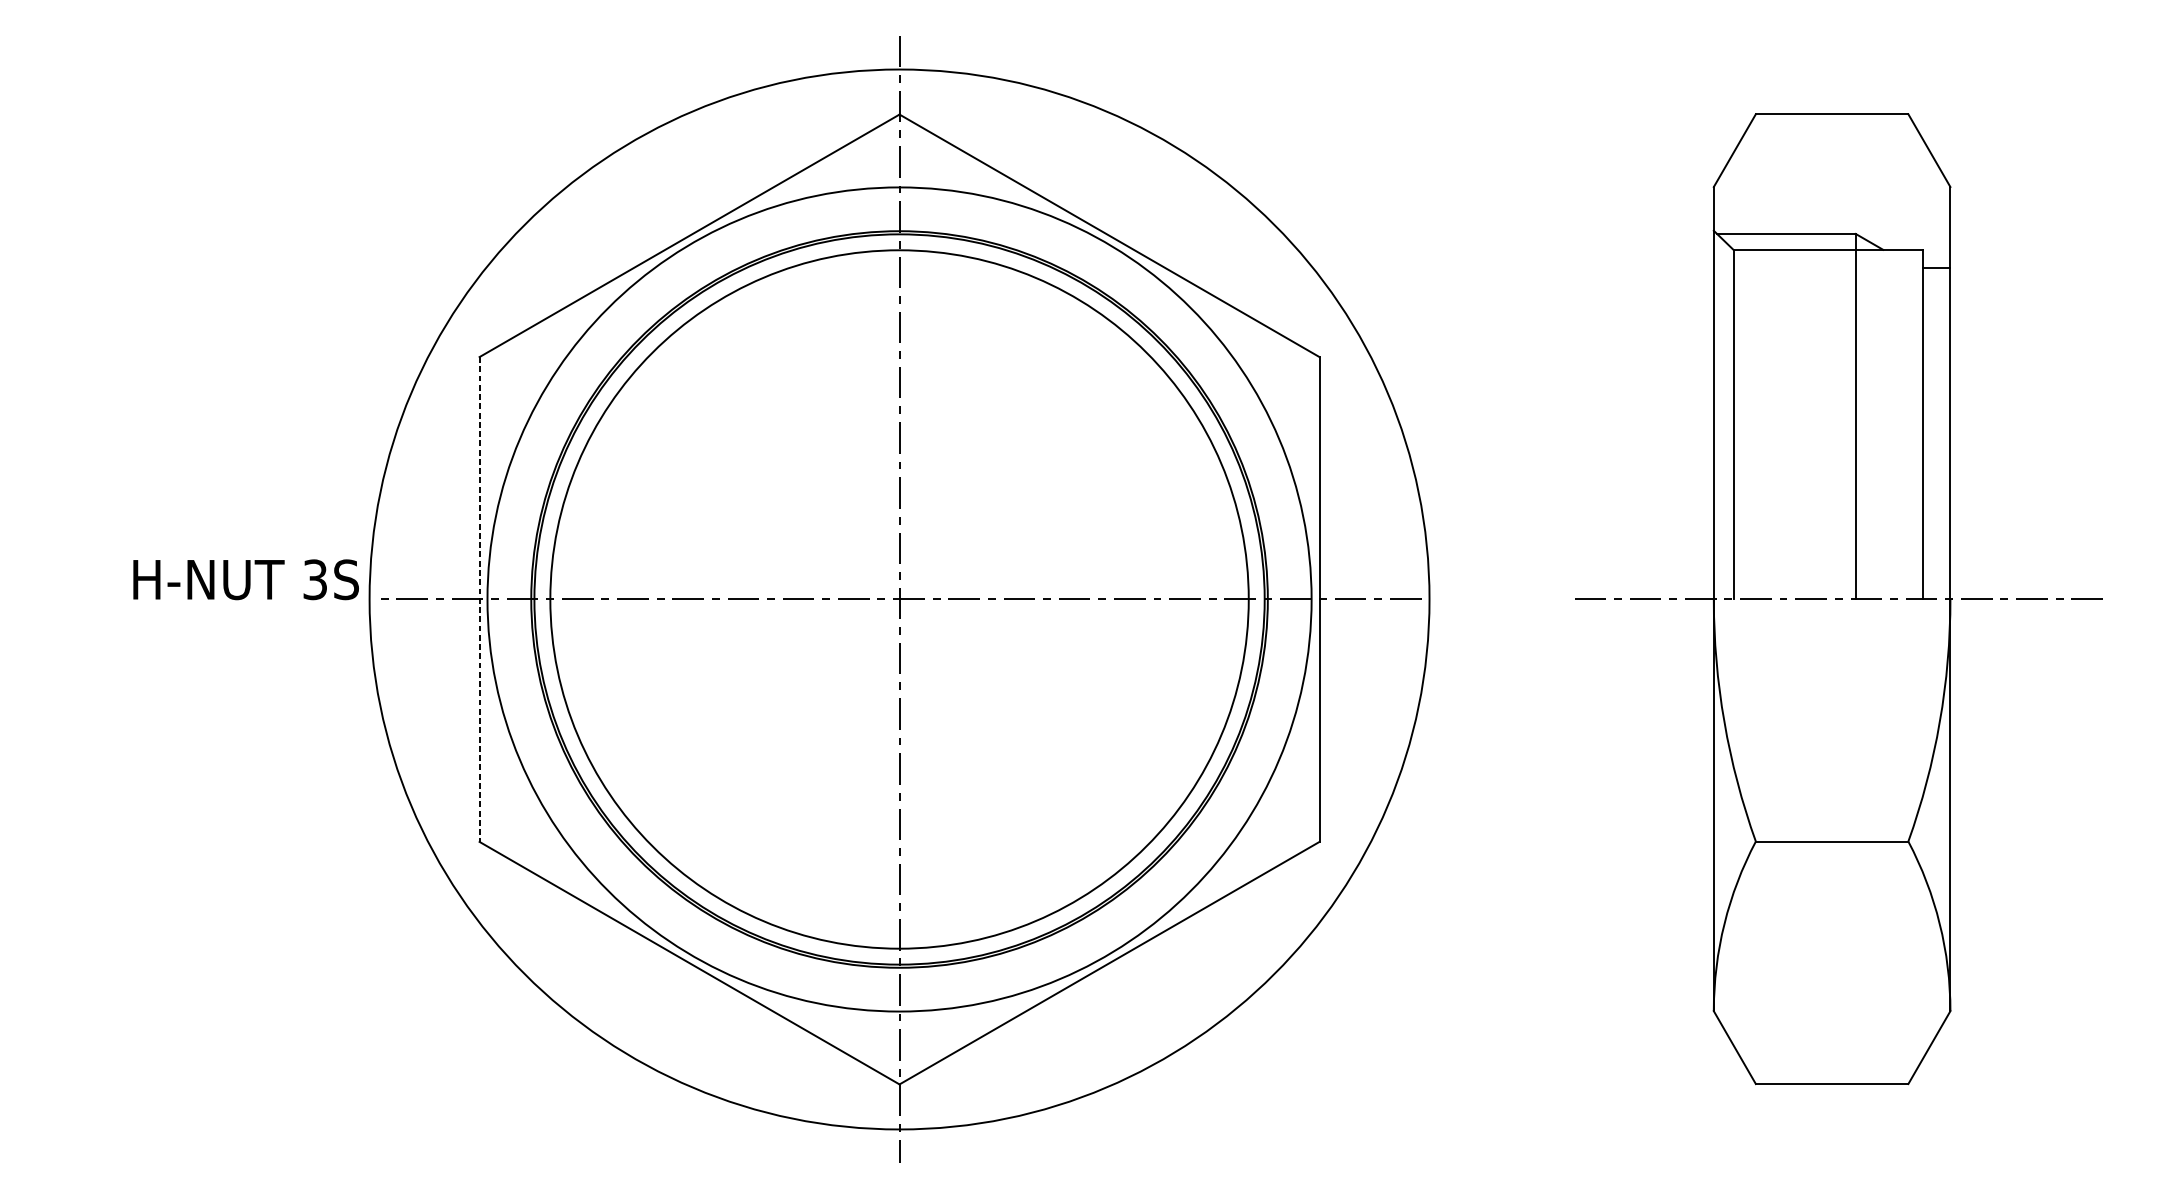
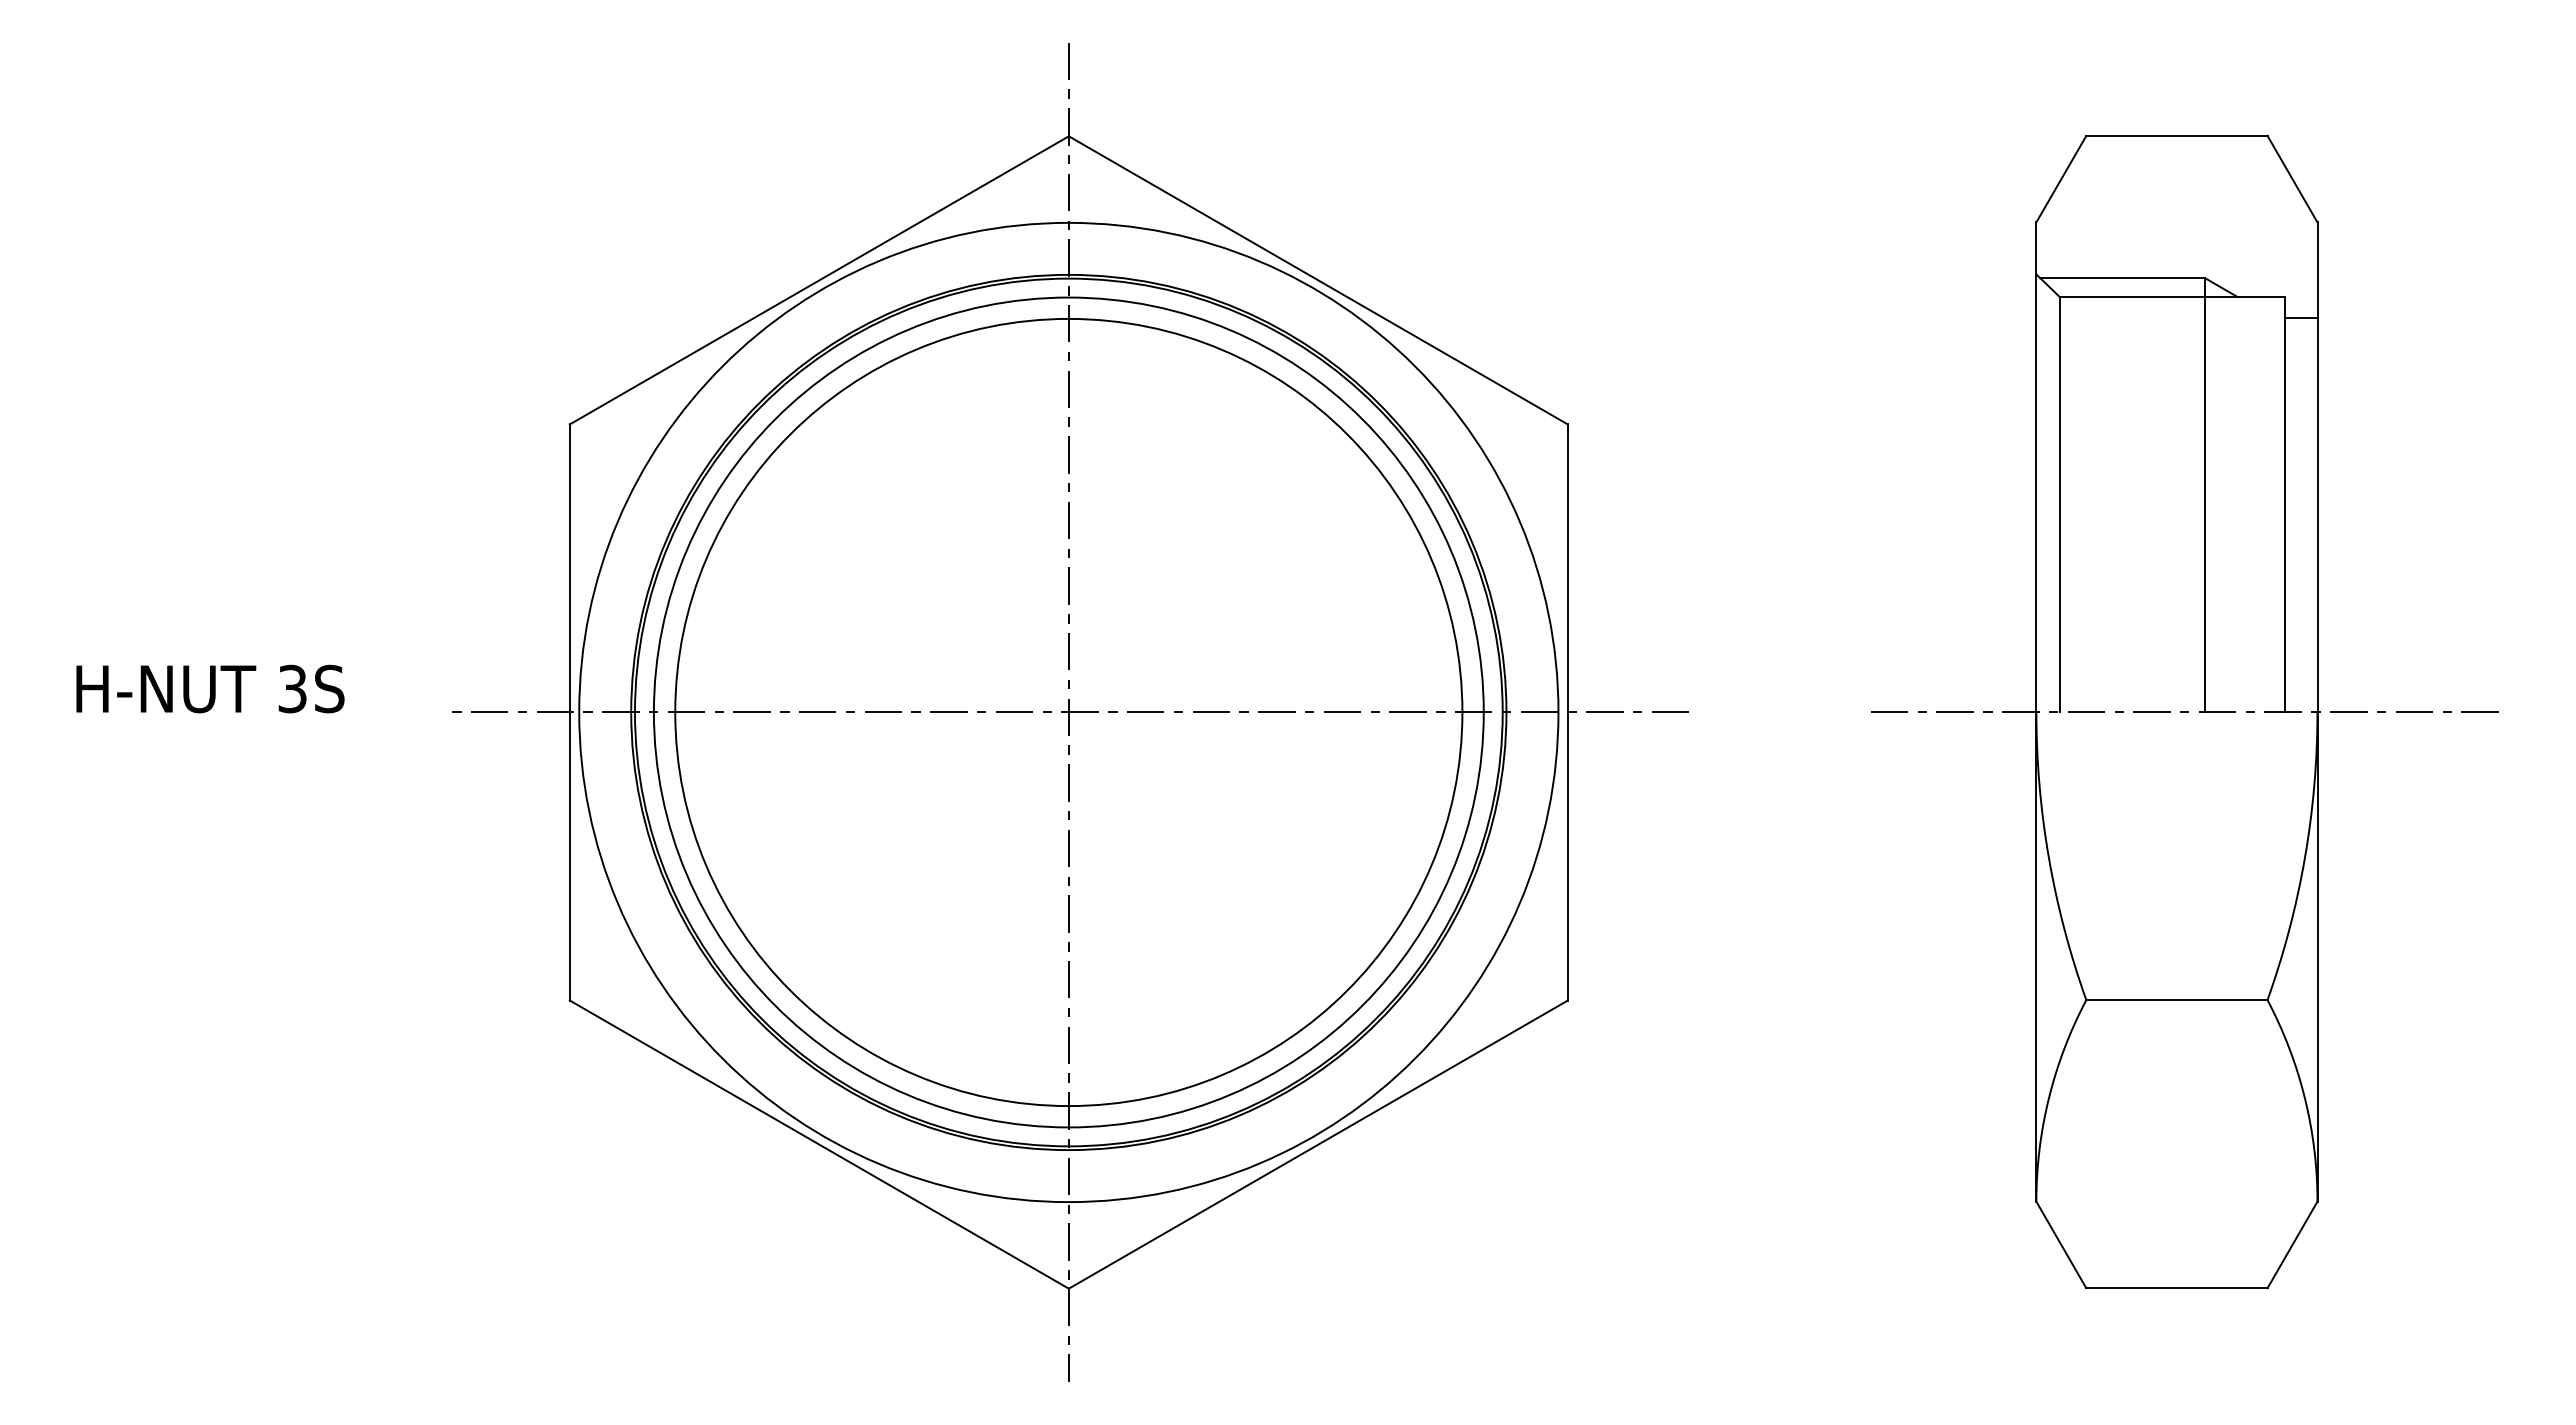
text: (246, 579) -> (210, 688), moved
line: (479, 599) -> (569, 712), dashed -> solid
circle: (899, 599) -> (1068, 712), size x0.62

